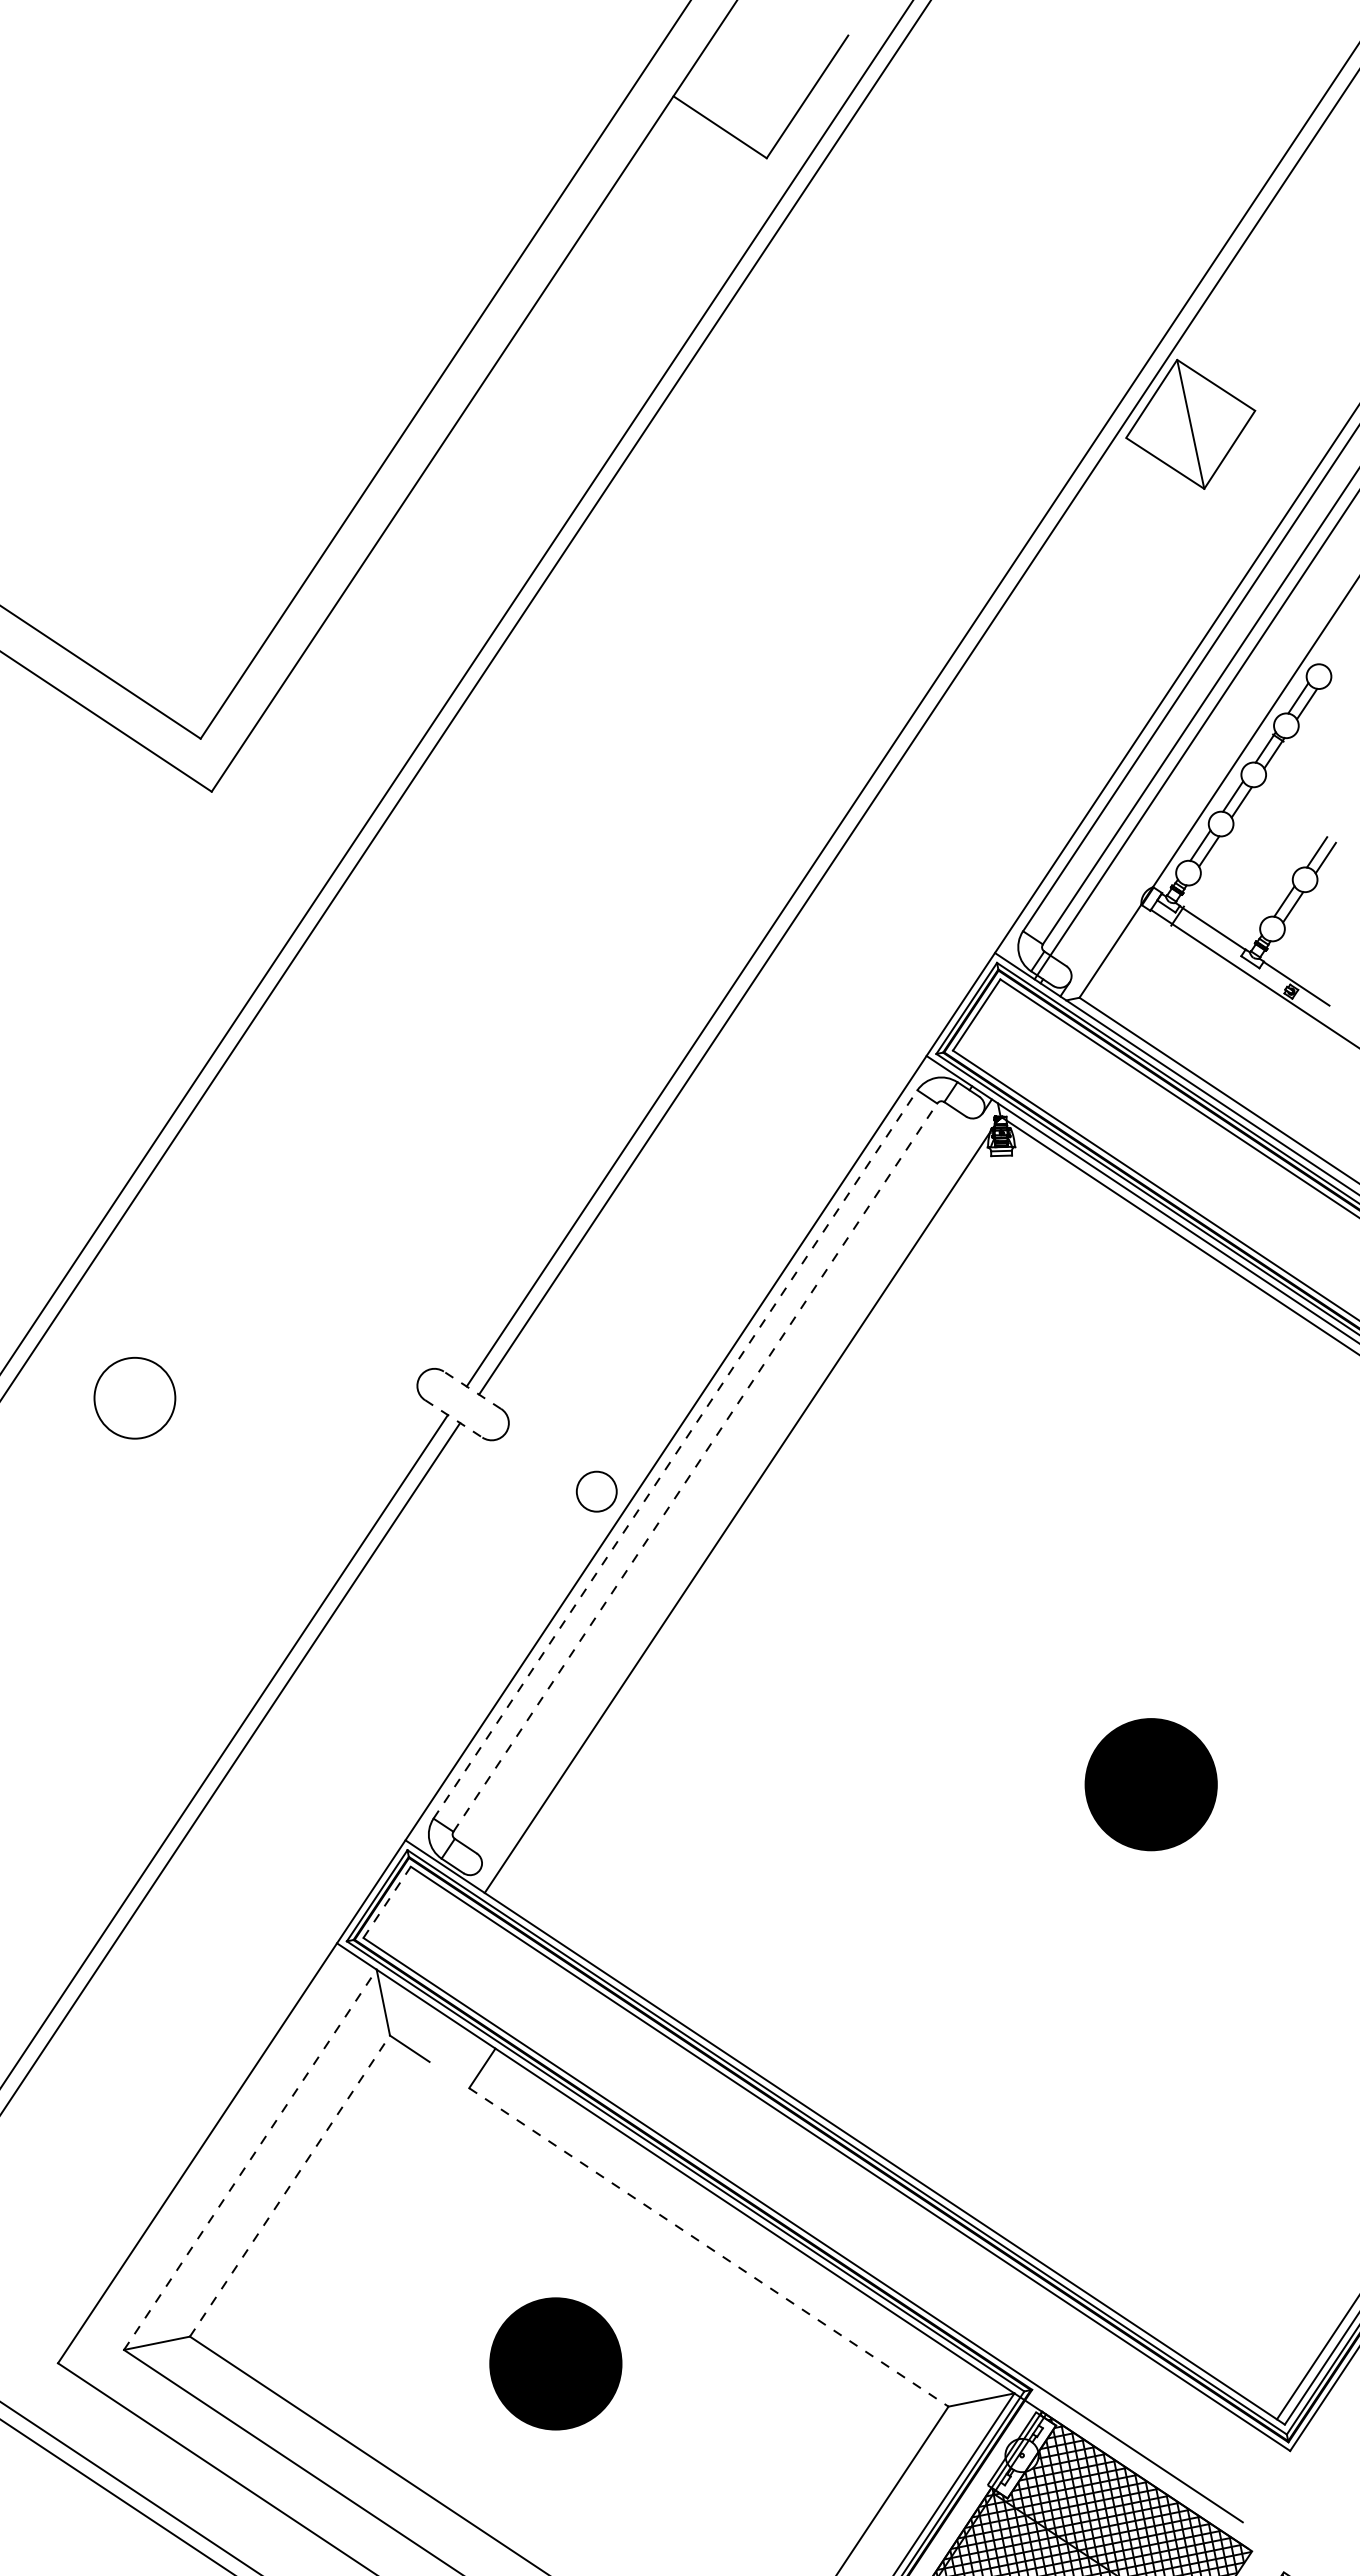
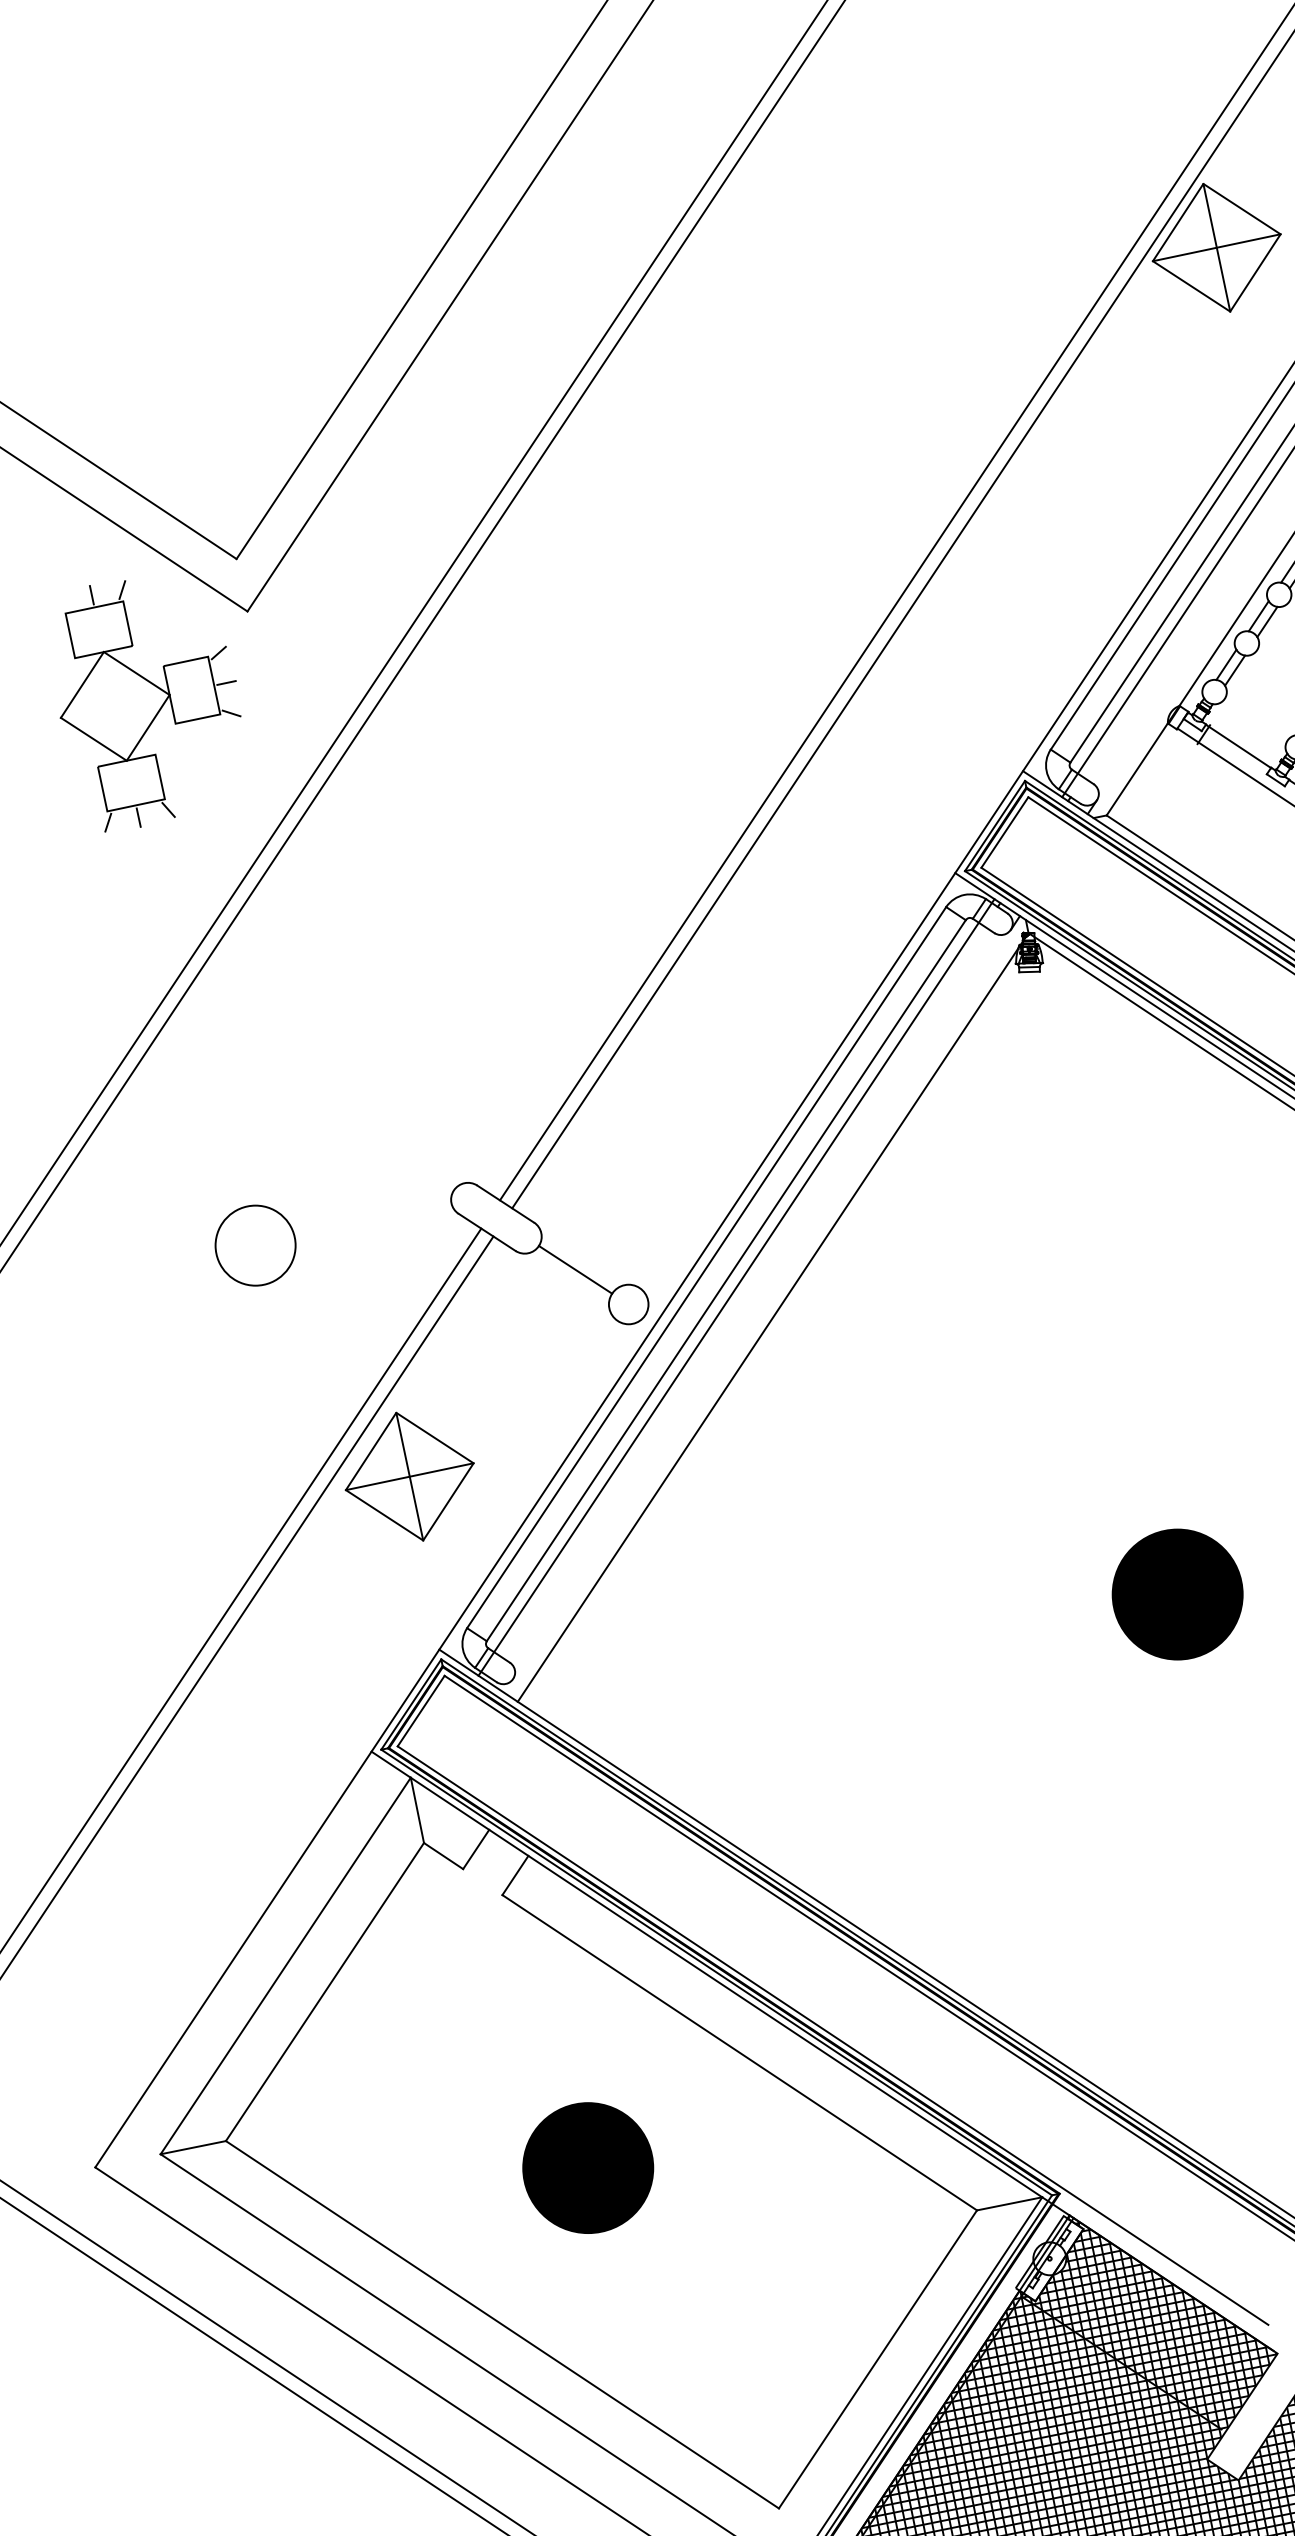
line: (1190, 424) -> (1216, 247), added
part: (113, 887) -> (150, 706), added
line: (472, 1390) -> (505, 1204), dashed -> solid
circle: (134, 1398) -> (255, 1245), moved
line: (454, 1419) -> (487, 1233), dashed -> solid
line: (675, 1454) -> (706, 1267), dashed -> solid
line: (543, 1456) -> (575, 1269), added
line: (695, 1467) -> (726, 1280), dashed -> solid
line: (705, 1474) -> (736, 1287), added
part: (375, 1665) -> (409, 1476), added
line: (387, 1902) -> (421, 1711), dashed -> solid
line: (442, 2041) -> (475, 1848), added
line: (250, 2159) -> (285, 1965), dashed -> solid
line: (289, 2186) -> (324, 1992), dashed -> solid
line: (708, 2247) -> (739, 2052), dashed -> solid

